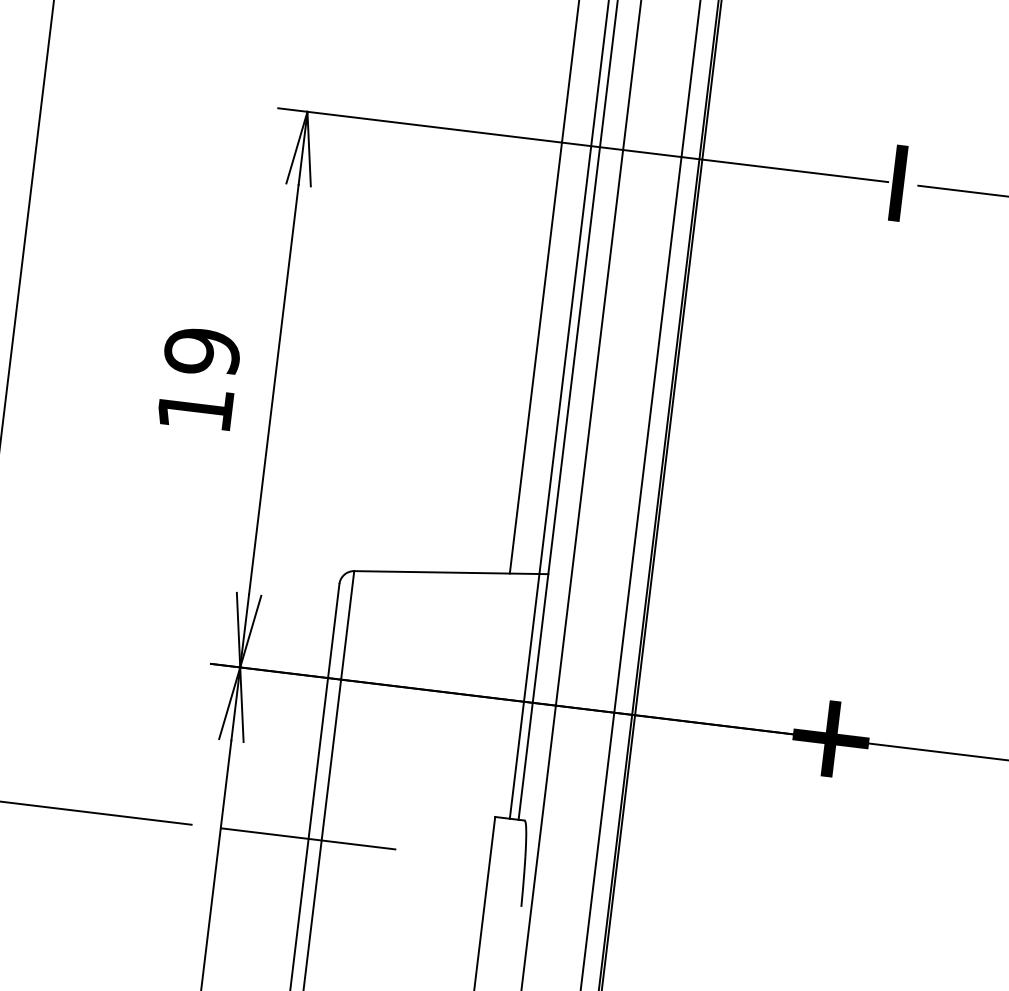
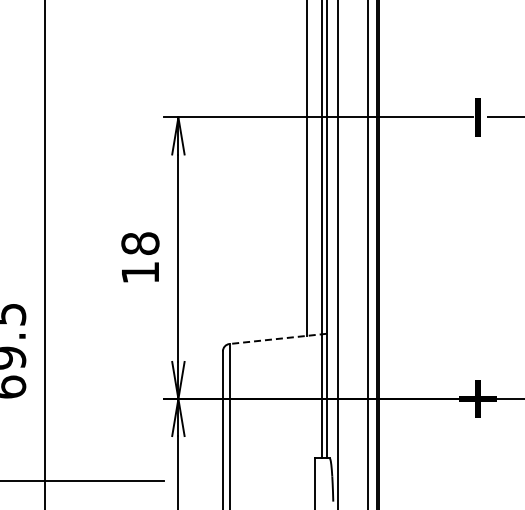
text: (202, 351) -> (140, 243), 19 -> 18
line: (452, 571) -> (278, 338), solid -> dashed
line: (313, 839) -> (225, 480), removed

